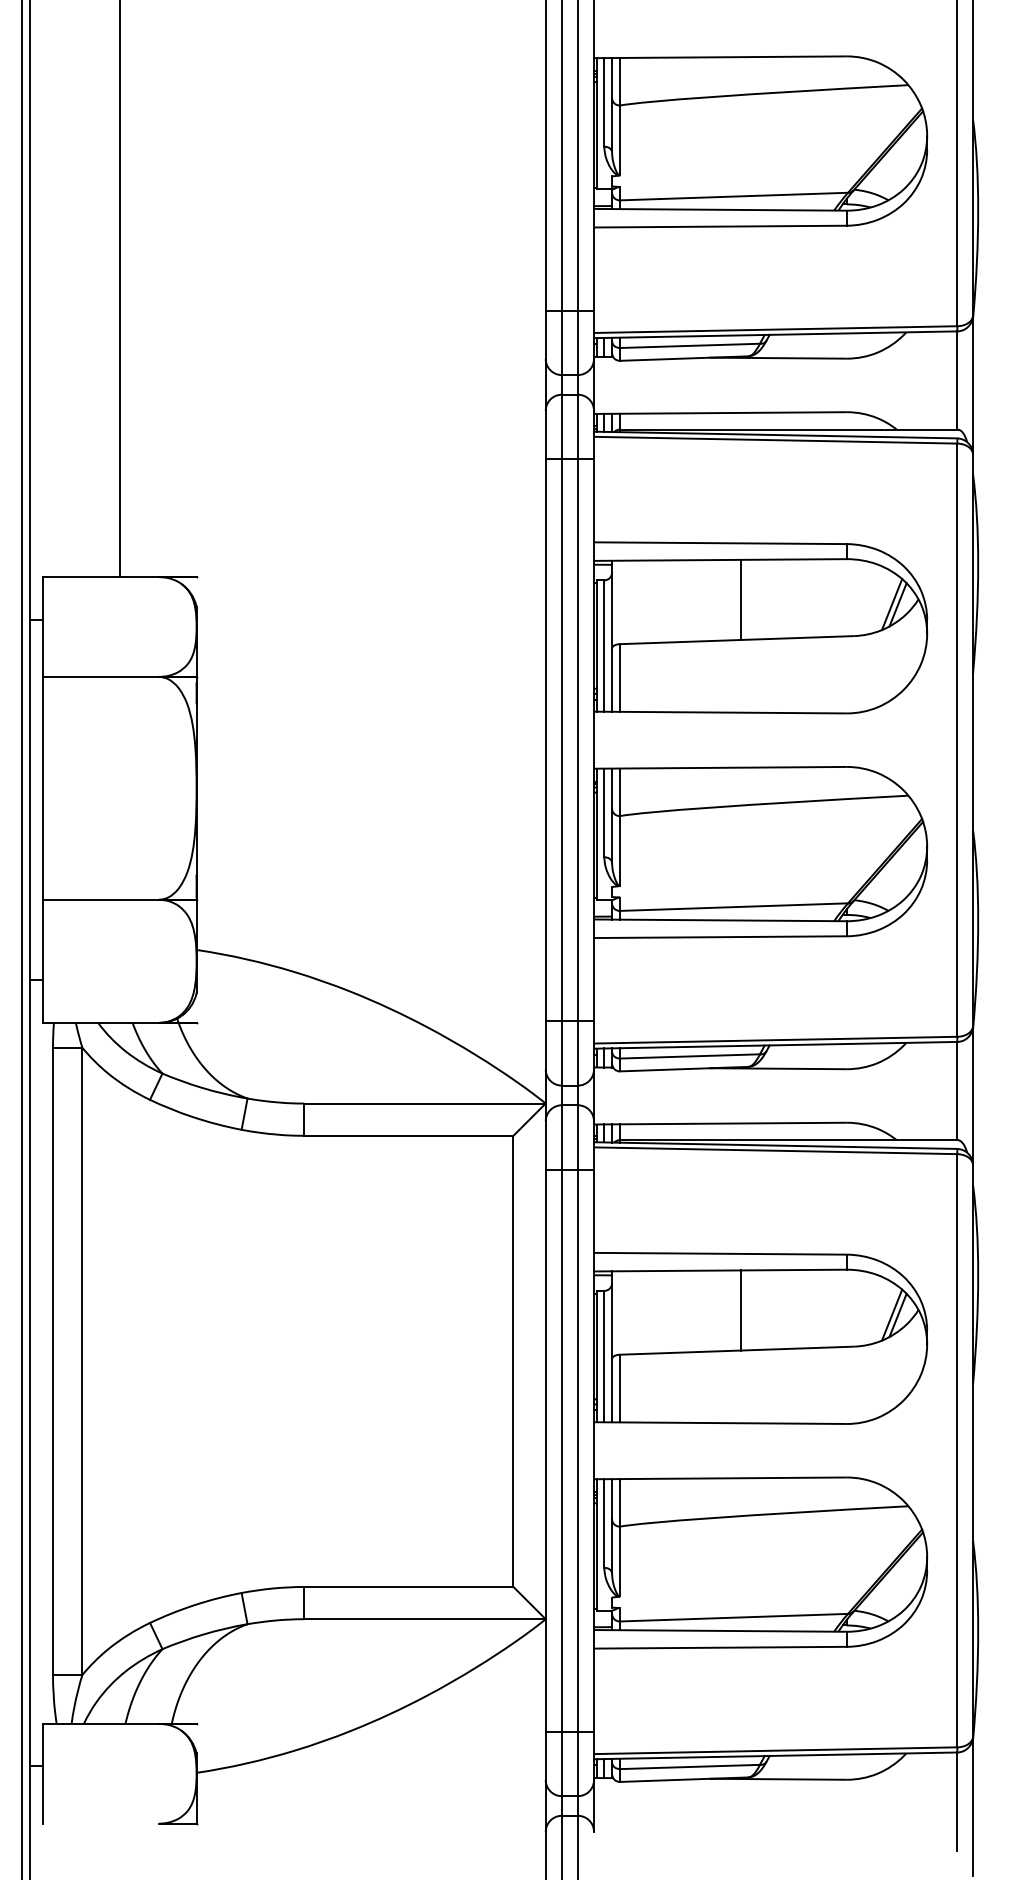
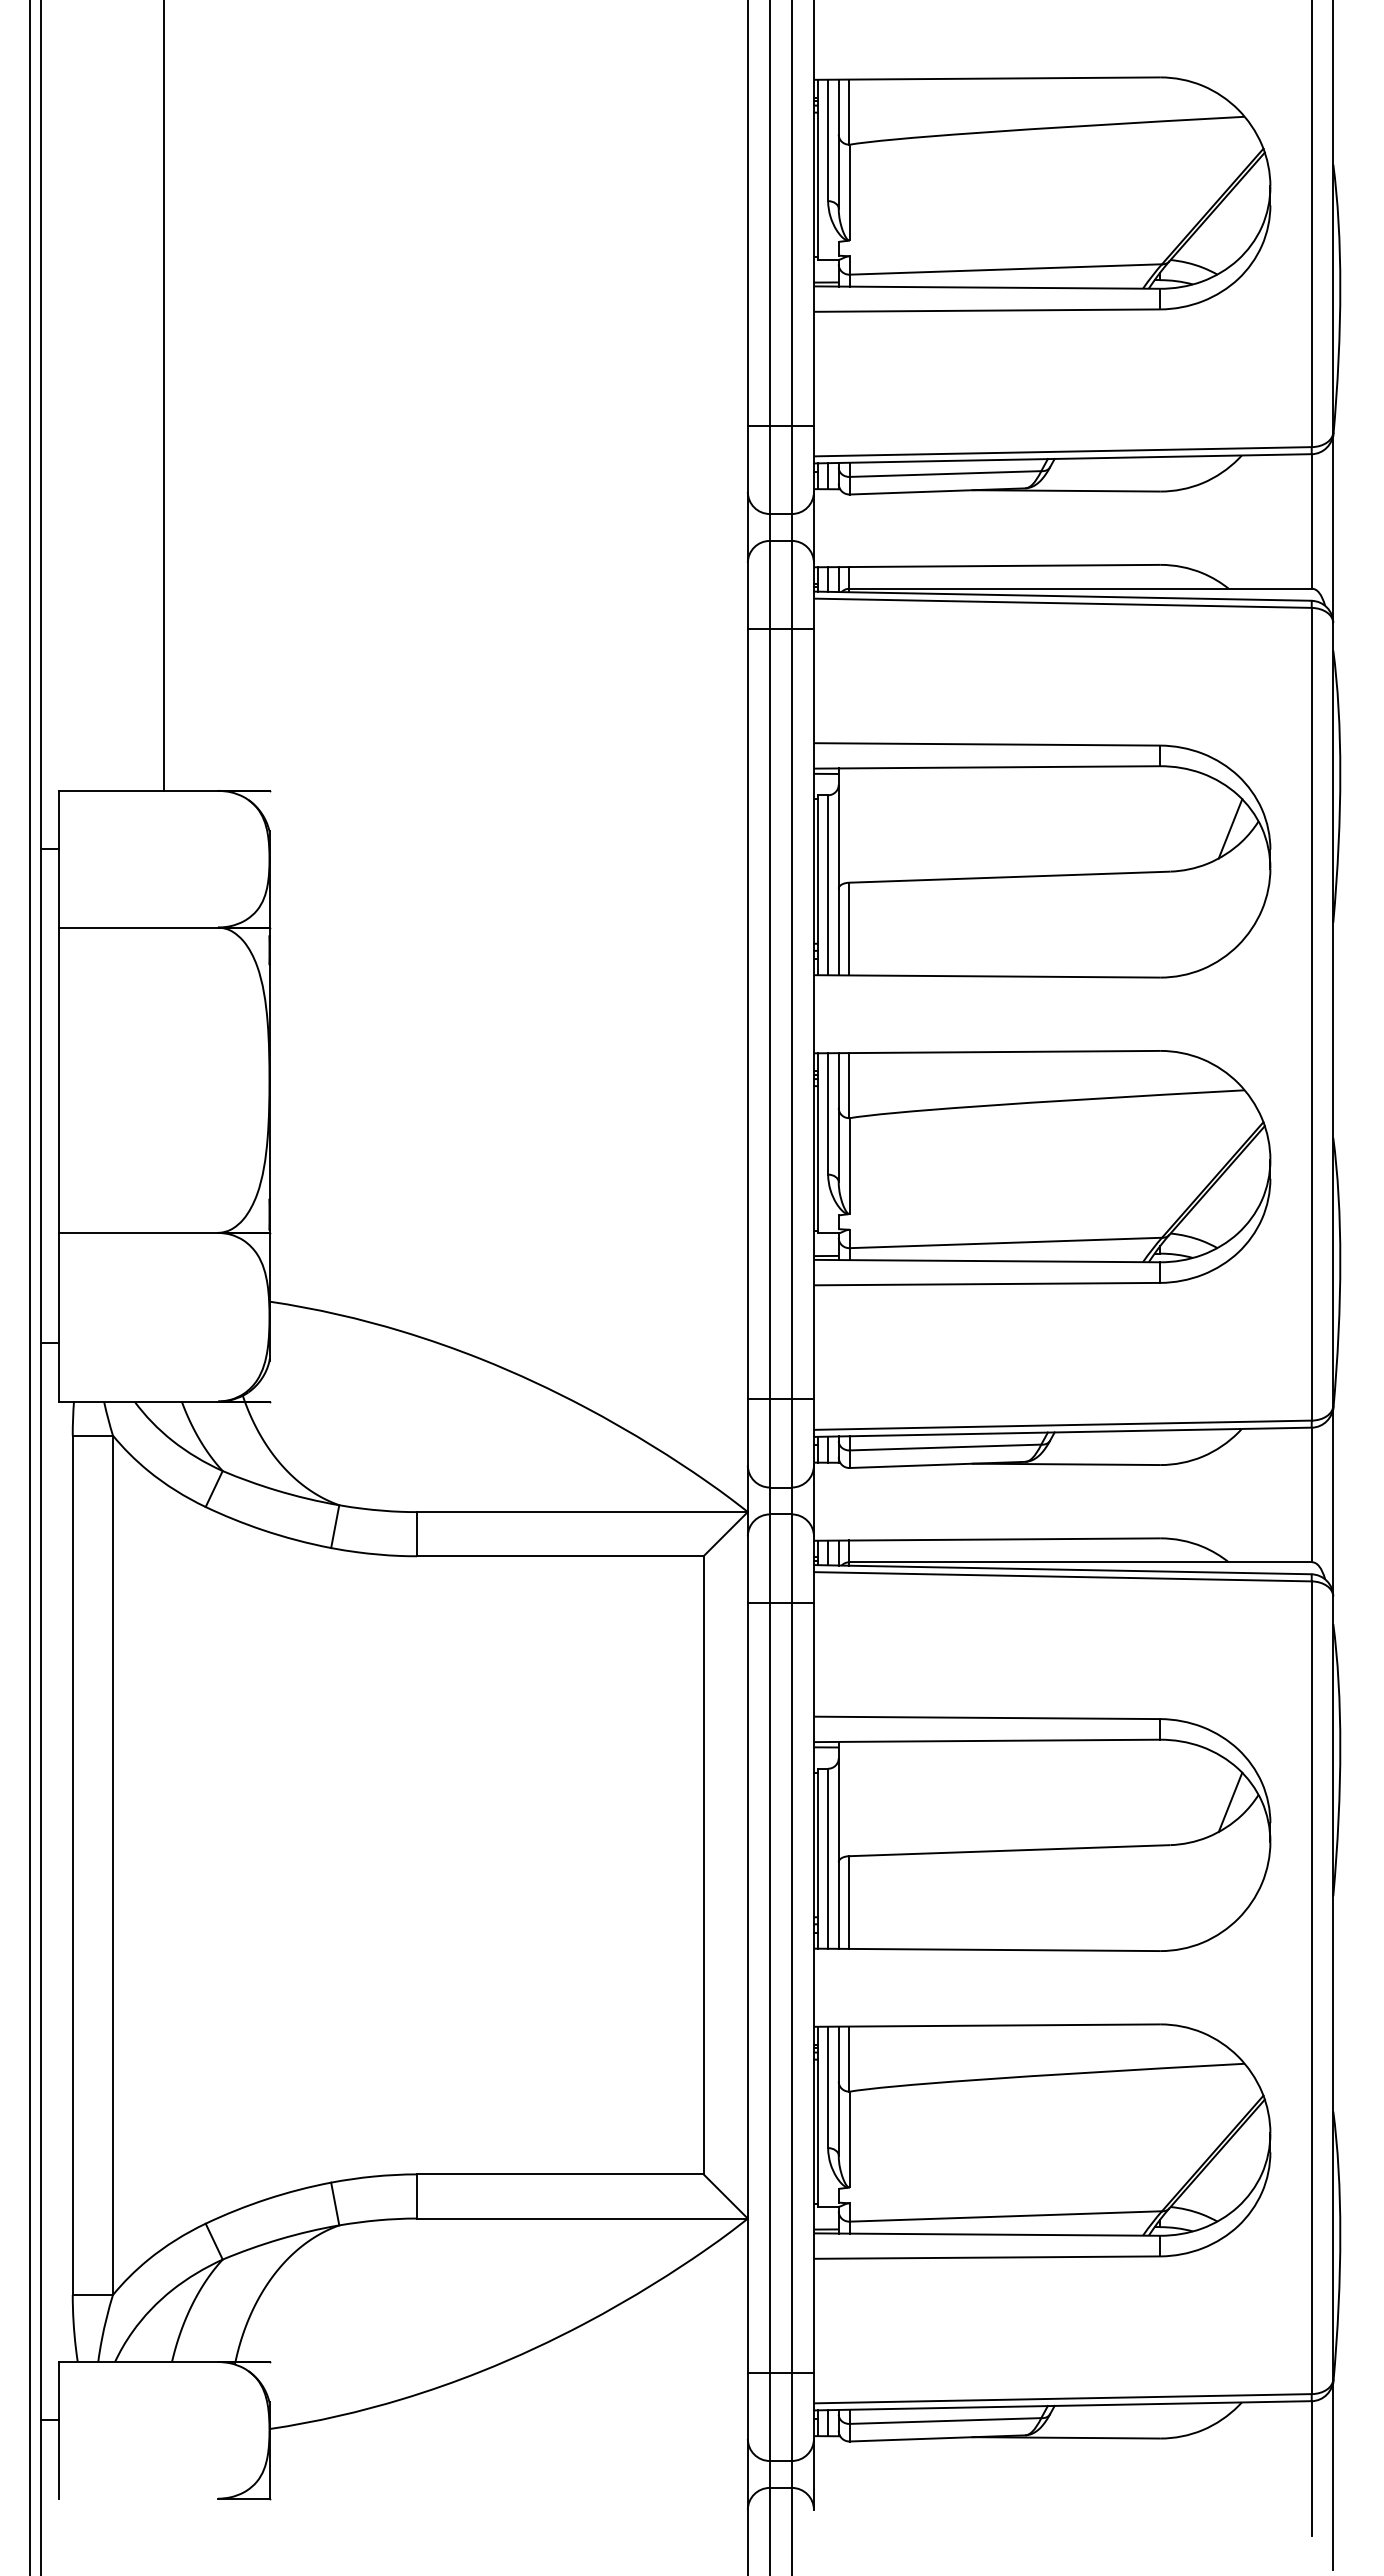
line: (741, 599) -> (1015, 821), removed
line: (892, 604) -> (1222, 828), removed
line: (741, 1310) -> (1015, 1795), removed
line: (892, 1314) -> (1222, 1801), removed

